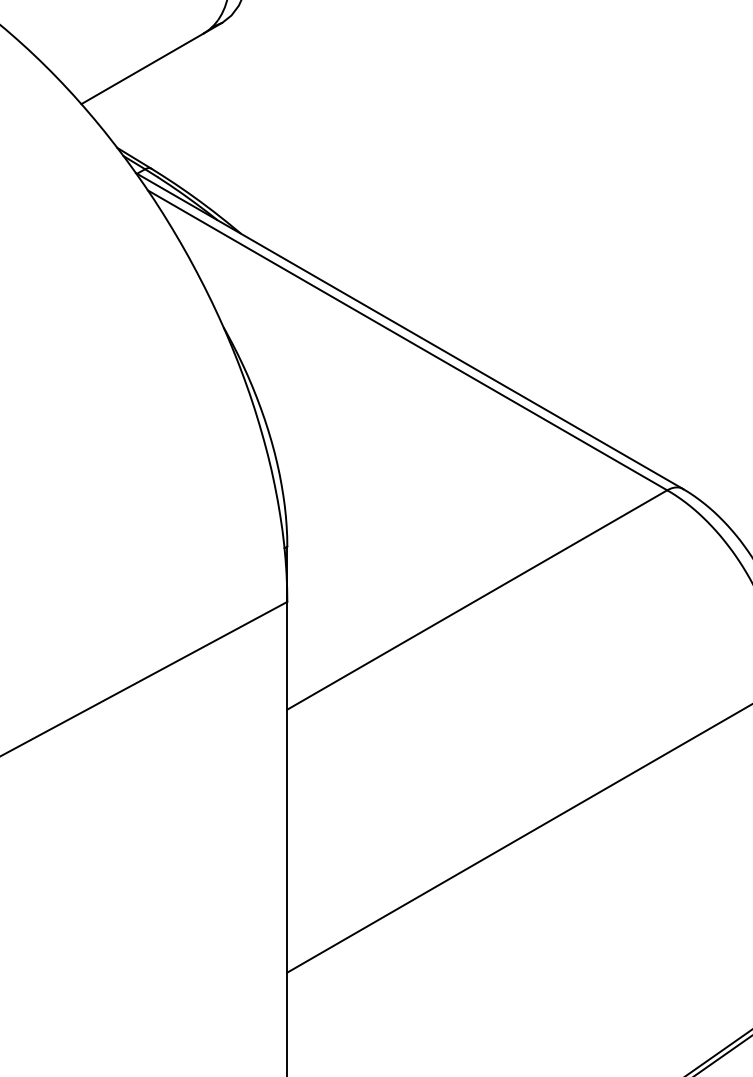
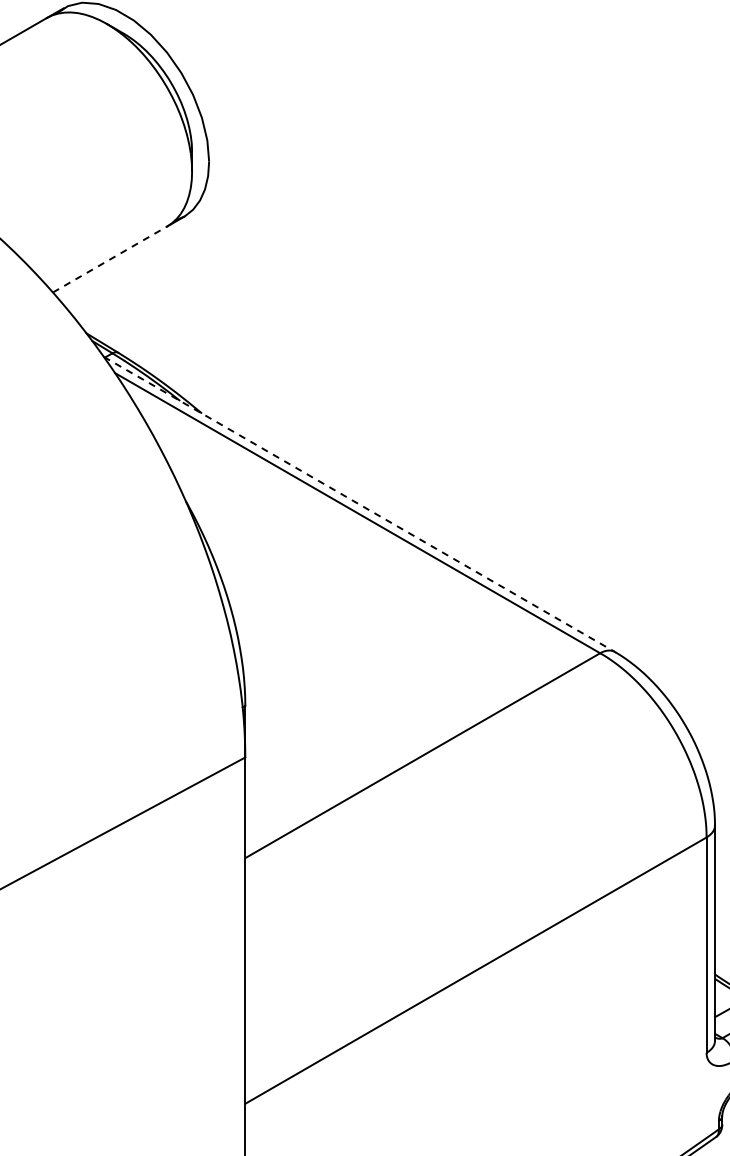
line: (143, 68) -> (110, 259), solid -> dashed
line: (409, 331) -> (359, 504), solid -> dashed

